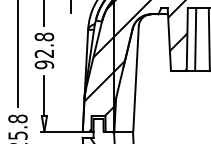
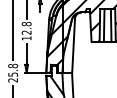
text: (44, 65) -> (26, 38), 92.8 -> 12.8

